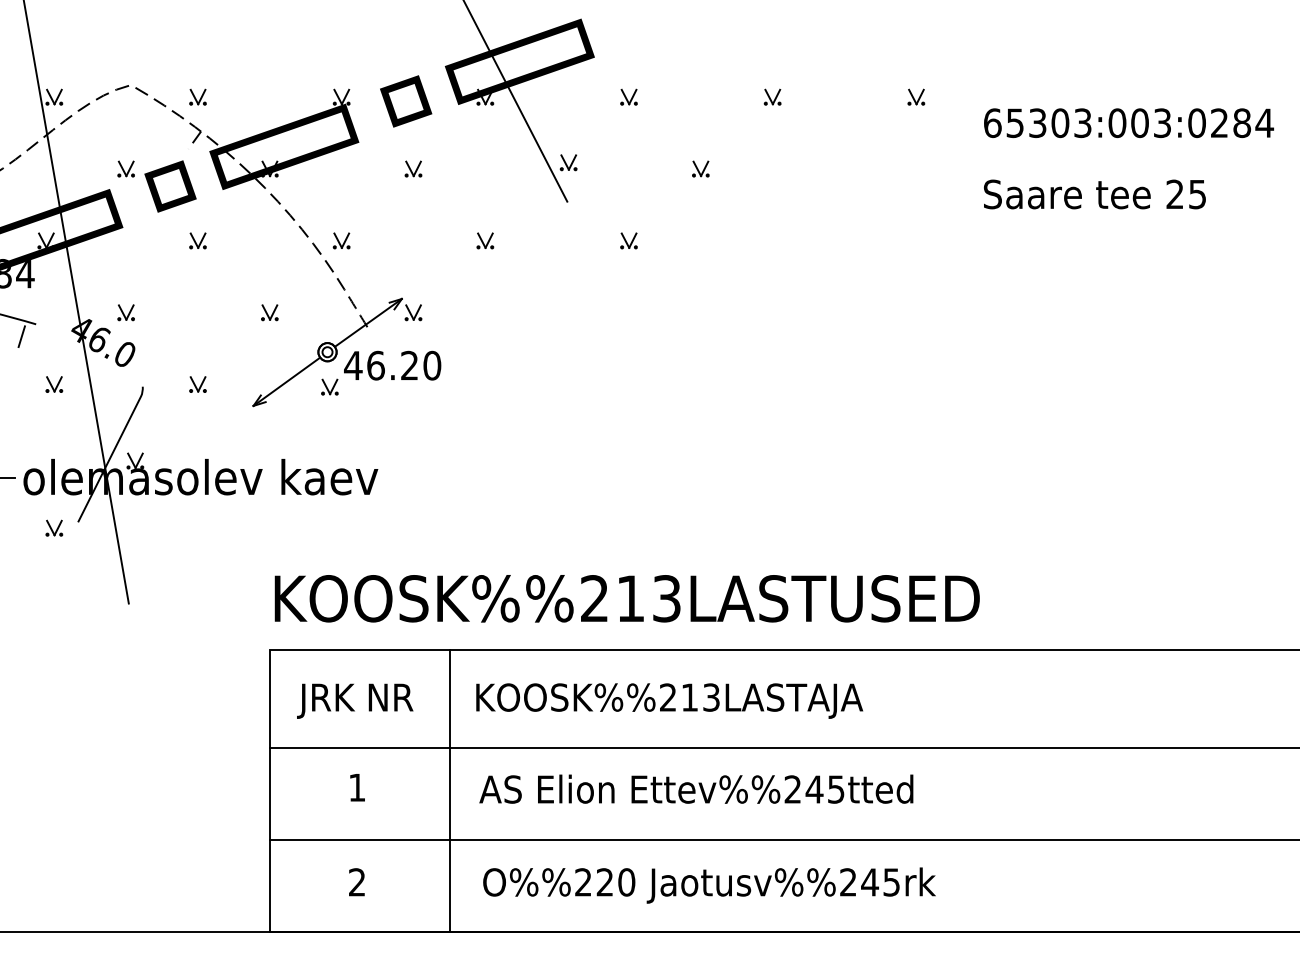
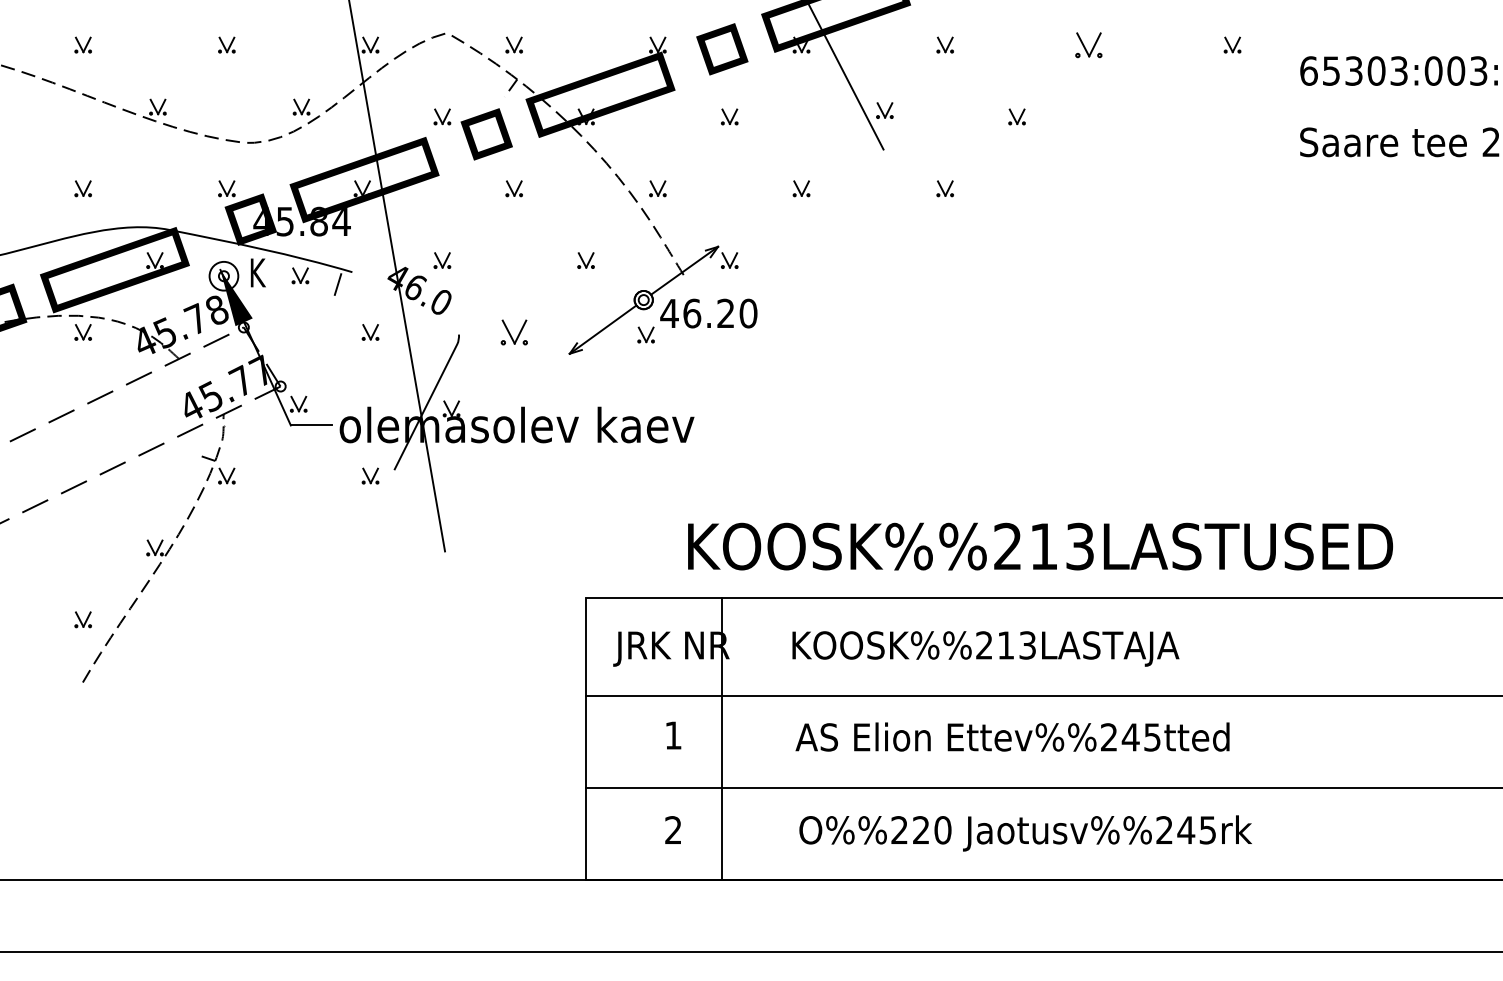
part: (772, 96) -> (1088, 44), size x1.6
part: (197, 384) -> (513, 332), size x1.6
text: (627, 598) -> (1040, 546), moved
line: (450, 790) -> (722, 738), moved

